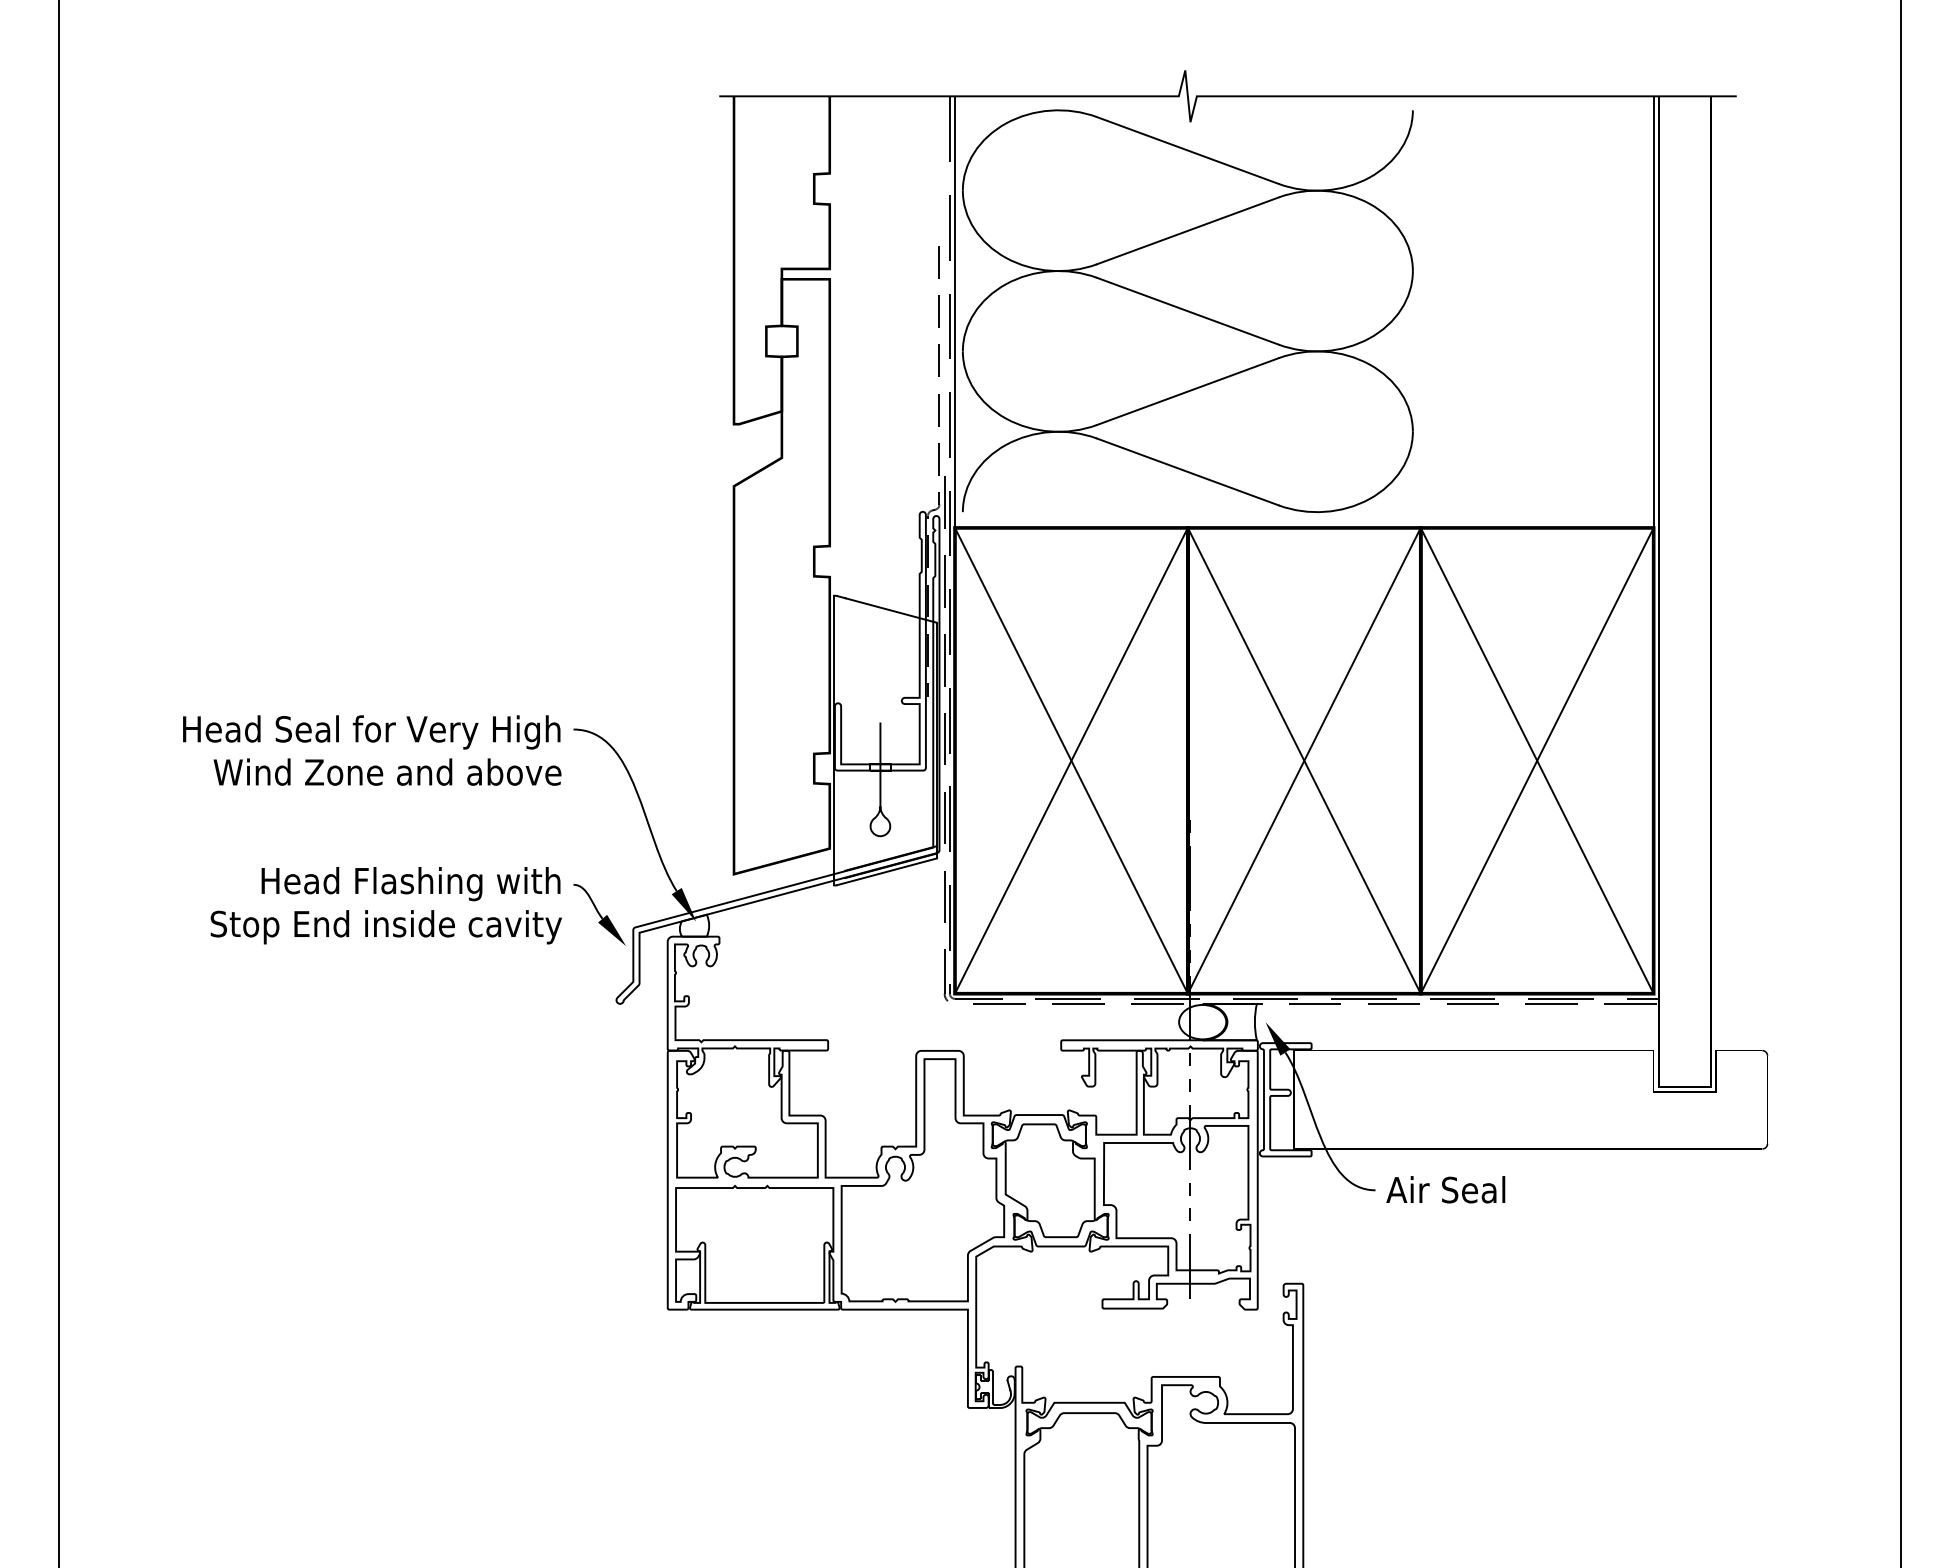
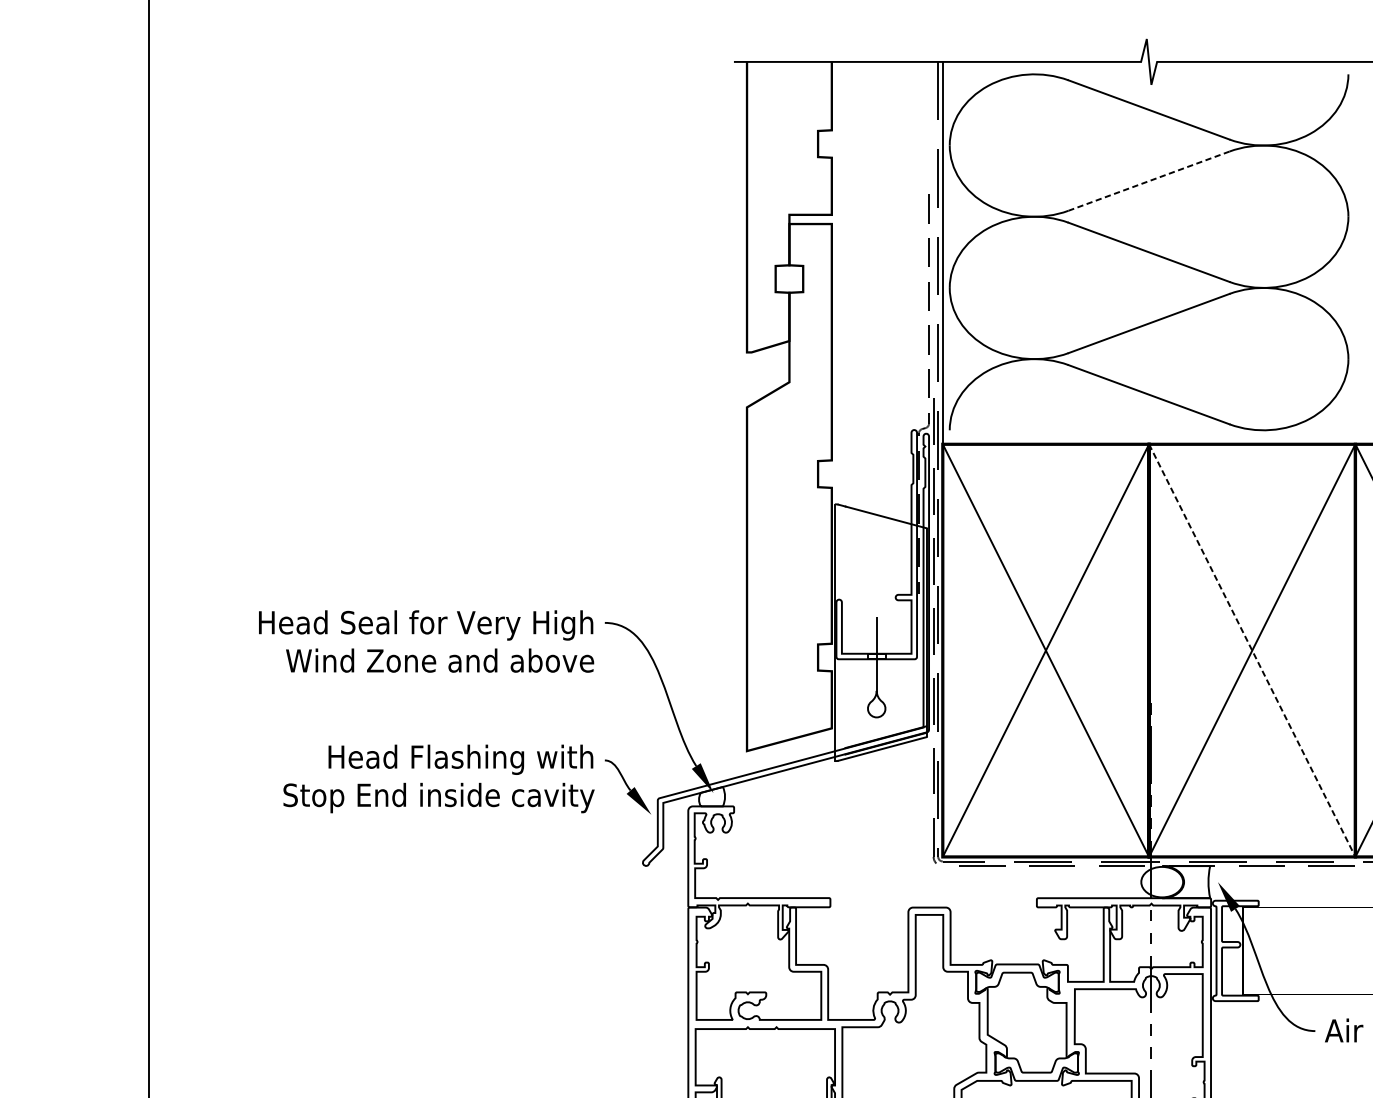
line: (1187, 230) -> (1148, 180), solid -> dashed
line: (1304, 761) -> (1252, 651), solid -> dashed

